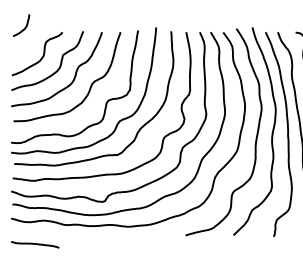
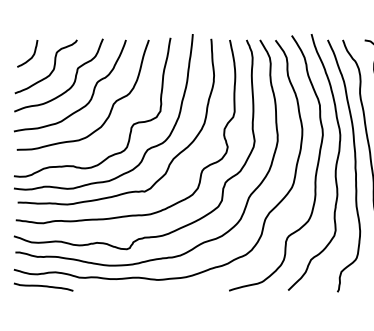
curve: (24, 27) -> (31, 56), moved
curve: (35, 244) -> (43, 286), moved

